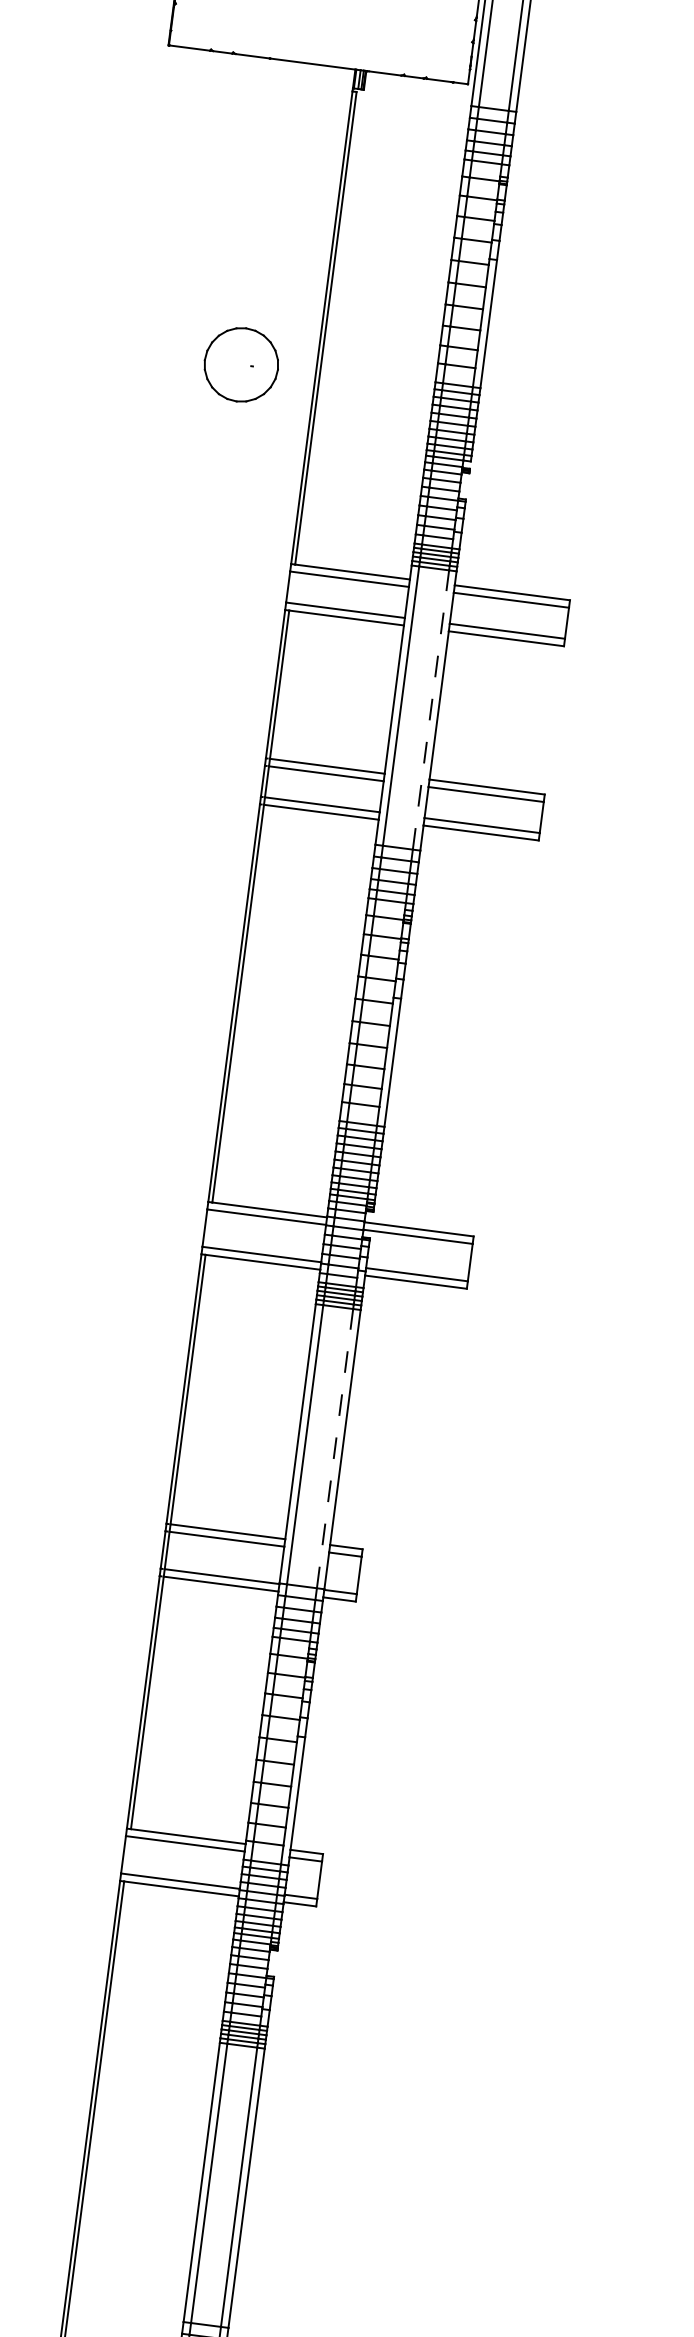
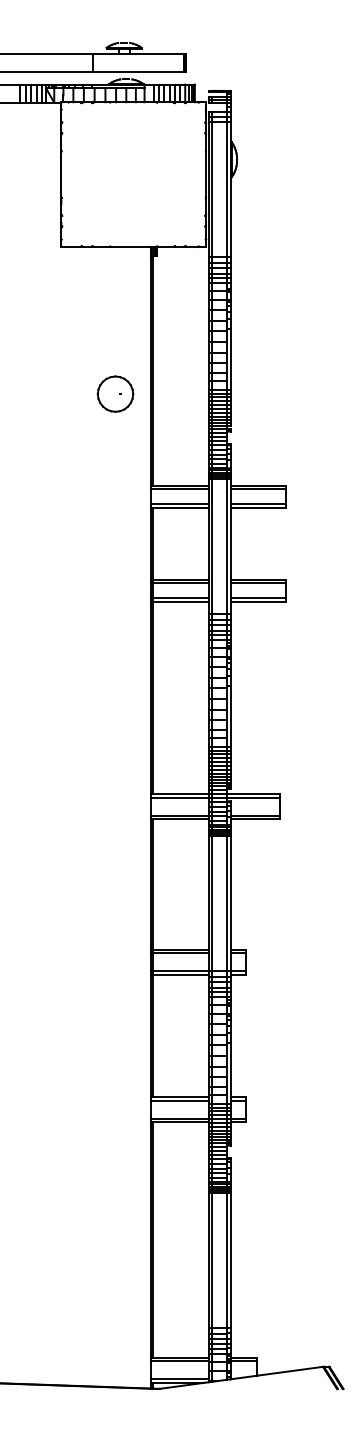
line: (430, 707) -> (226, 545), dashed -> solid
line: (334, 1446) -> (226, 902), dashed -> solid

